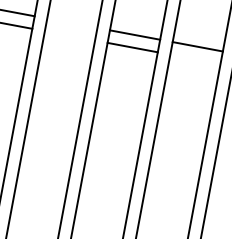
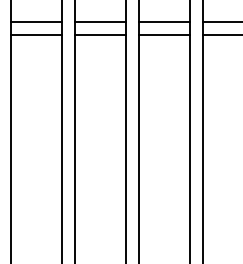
line: (72, 22) -> (36, 21), added
line: (69, 35) -> (36, 34), added
line: (194, 59) -> (163, 34), added

